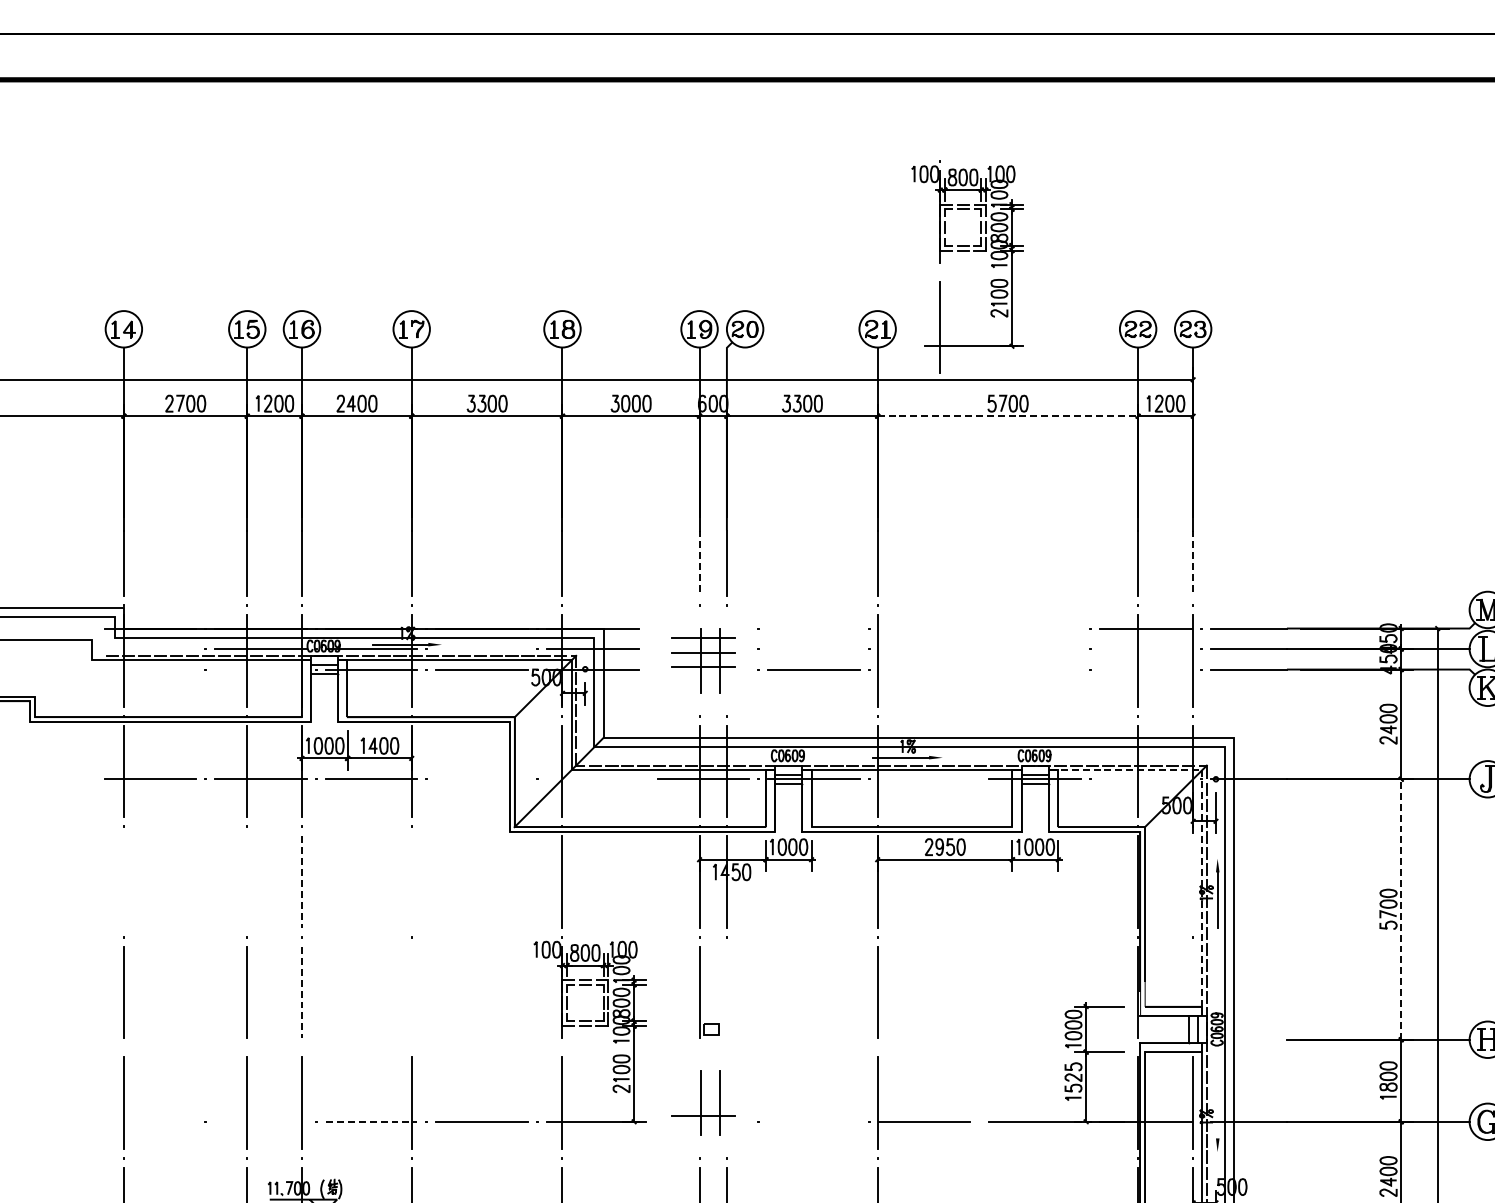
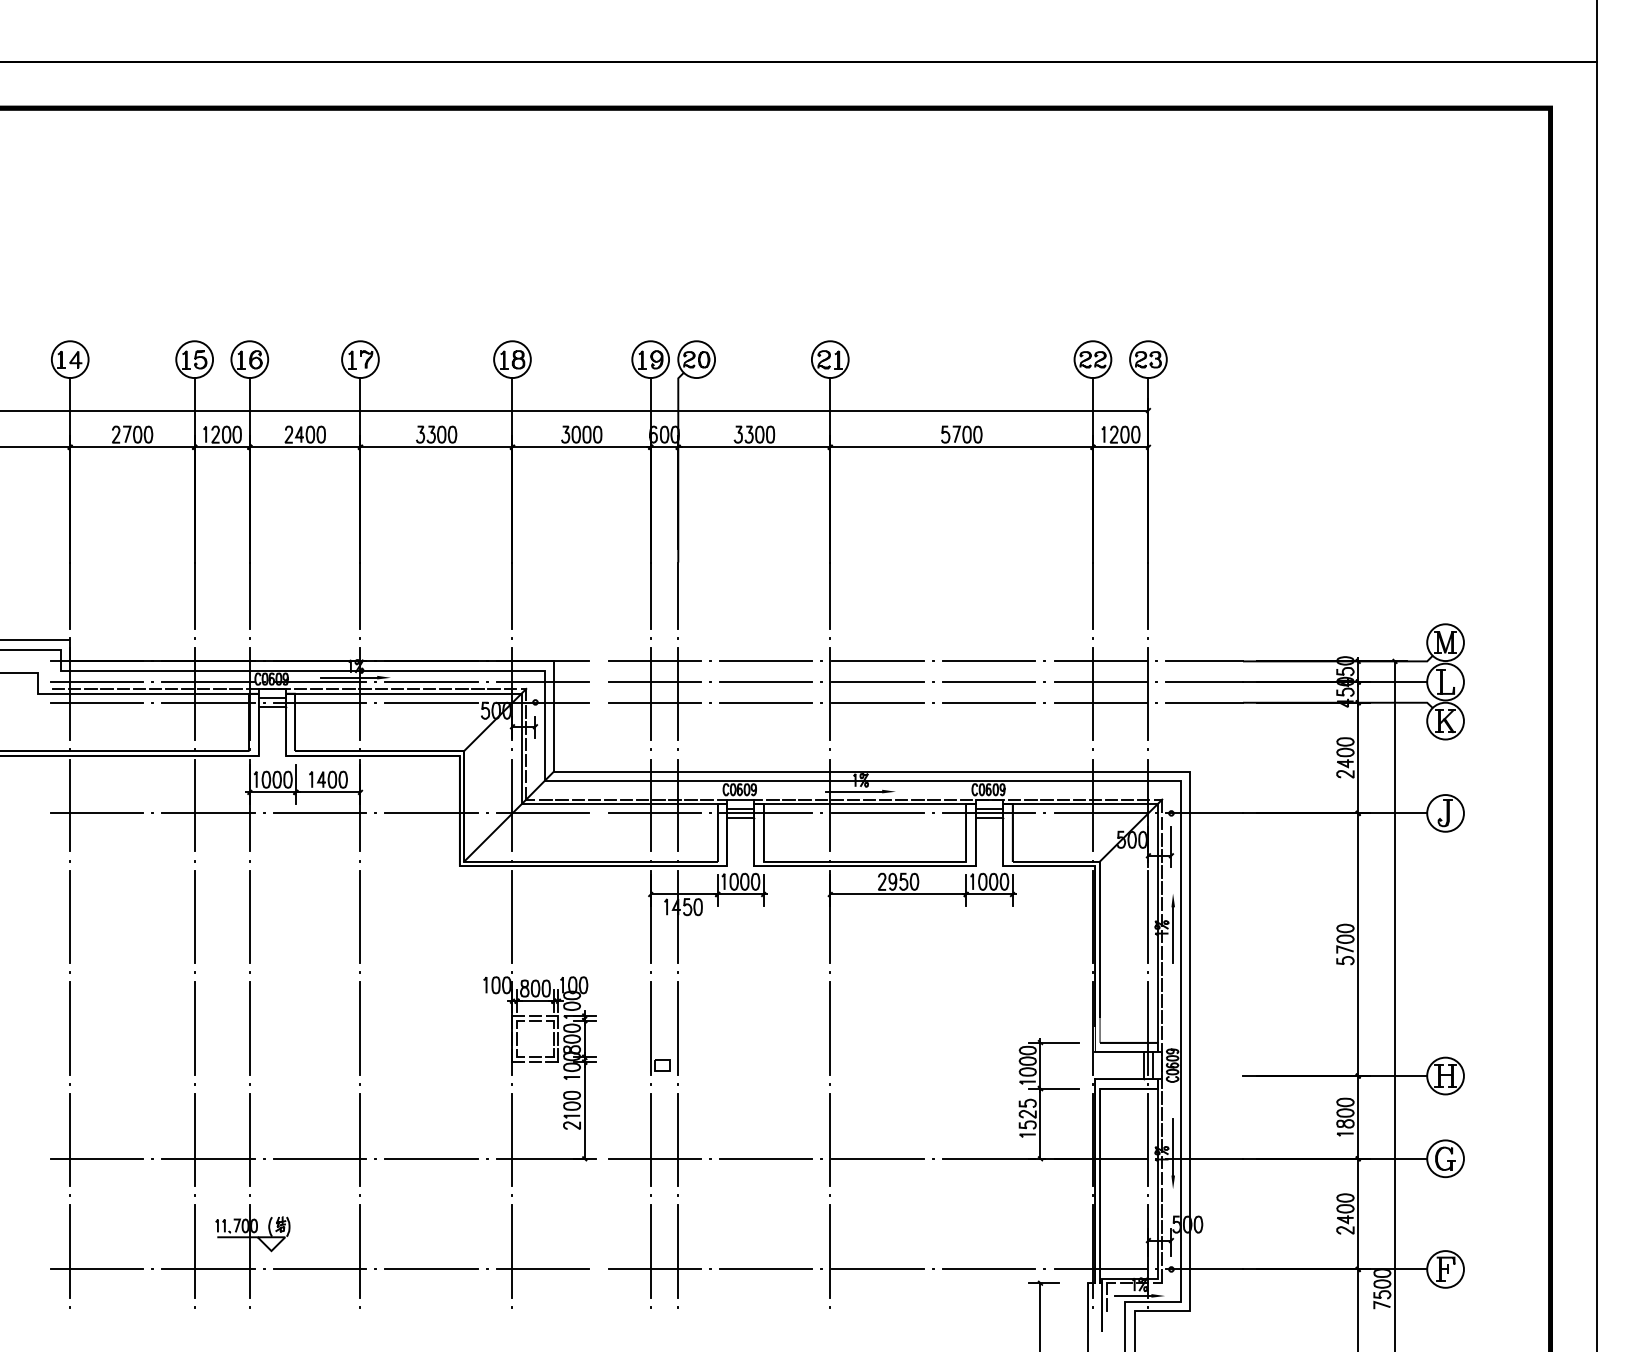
part: (967, 250) -> (920, 280), removed
line: (1008, 416) -> (962, 447), dashed -> solid
line: (699, 563) -> (650, 595), dashed -> solid
line: (1193, 563) -> (1148, 595), dashed -> solid
line: (813, 628) -> (765, 661), added
line: (924, 628) -> (877, 661), added
line: (1034, 628) -> (988, 661), added
line: (149, 649) -> (96, 682), added
line: (482, 649) -> (431, 682), added
line: (813, 649) -> (765, 682), added
line: (924, 649) -> (877, 682), added
line: (1034, 649) -> (988, 682), added
line: (1145, 649) -> (1100, 682), added
part: (703, 660) -> (654, 693), size x1.43
line: (149, 669) -> (96, 702), added
line: (261, 669) -> (208, 702), added
line: (924, 669) -> (877, 702), added
line: (1034, 669) -> (988, 702), added
line: (1145, 669) -> (1100, 702), added
line: (482, 779) -> (431, 813), added
line: (593, 779) -> (543, 813), added
line: (924, 779) -> (877, 813), added
line: (1145, 779) -> (1100, 813), added
line: (1202, 811) -> (1157, 845), dashed -> solid
line: (124, 881) -> (70, 916), added
line: (247, 881) -> (194, 916), added
line: (411, 881) -> (360, 916), added
line: (1193, 881) -> (1148, 916), added
line: (301, 882) -> (249, 917), dashed -> solid
line: (1401, 909) -> (1358, 944), dashed -> solid
line: (410, 992) -> (359, 1028), added
line: (727, 992) -> (678, 1028), added
line: (1193, 992) -> (1148, 1028), added
line: (301, 993) -> (249, 1029), dashed -> solid
part: (703, 1102) -> (654, 1139), size x1.43
line: (1218, 1110) -> (1173, 1147), added
line: (149, 1121) -> (96, 1158), added
line: (261, 1121) -> (208, 1158), added
line: (372, 1121) -> (320, 1158), dashed -> solid
line: (813, 1121) -> (765, 1158), added

